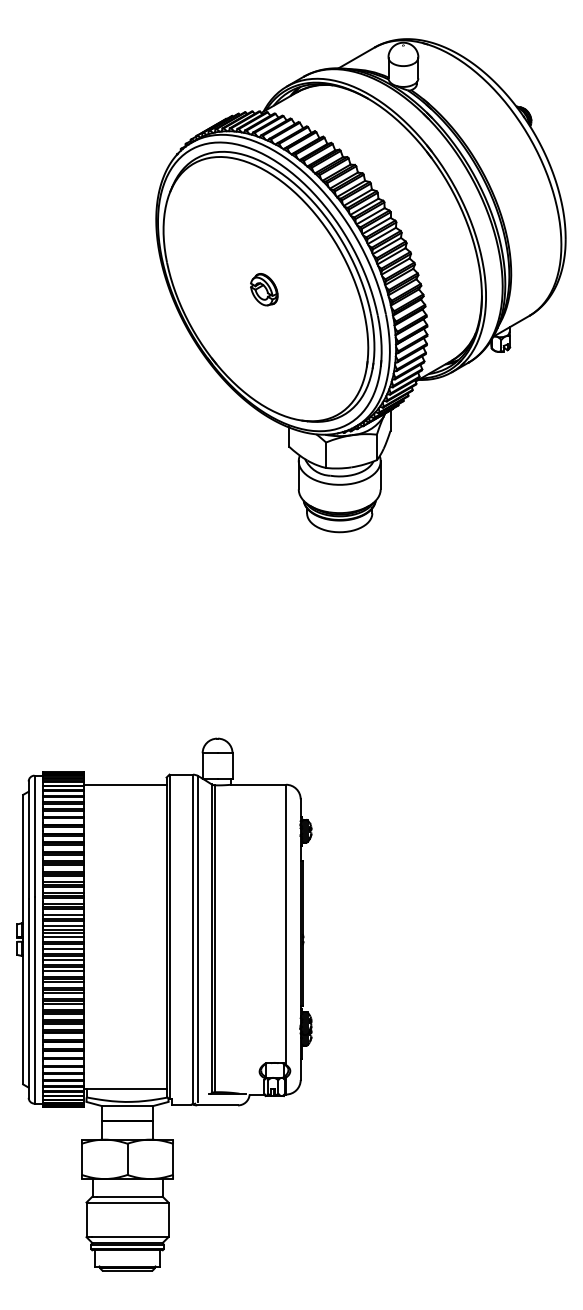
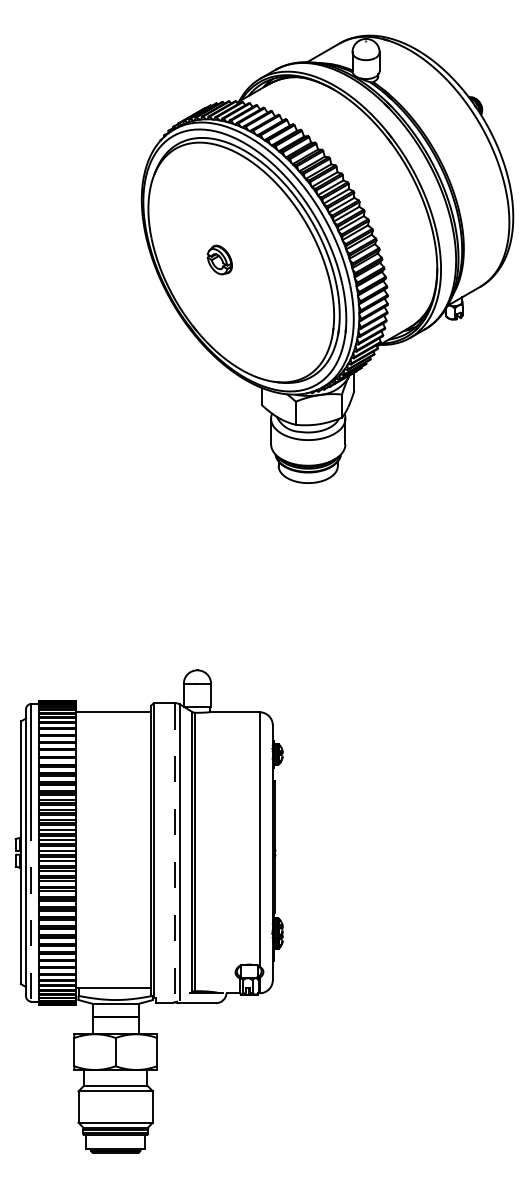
part: (263, 289) -> (219, 259), moved
line: (193, 939) -> (175, 852), solid -> dashed
line: (34, 999) -> (31, 907), solid -> dashed

